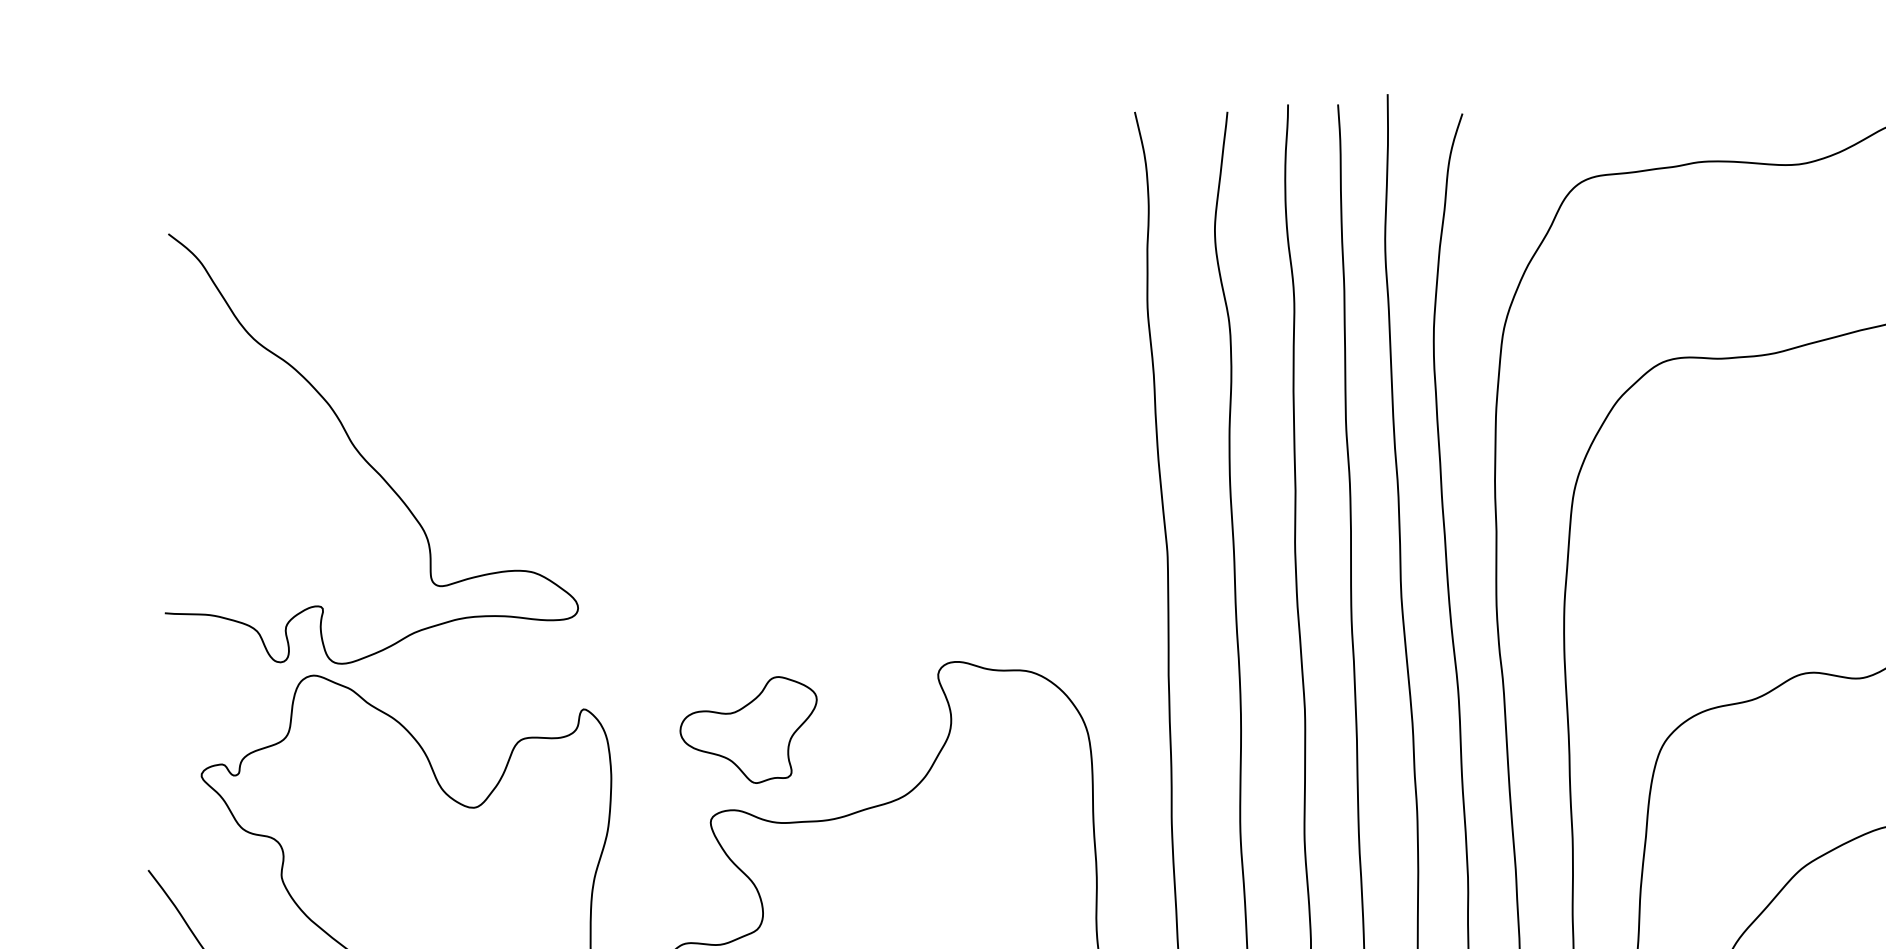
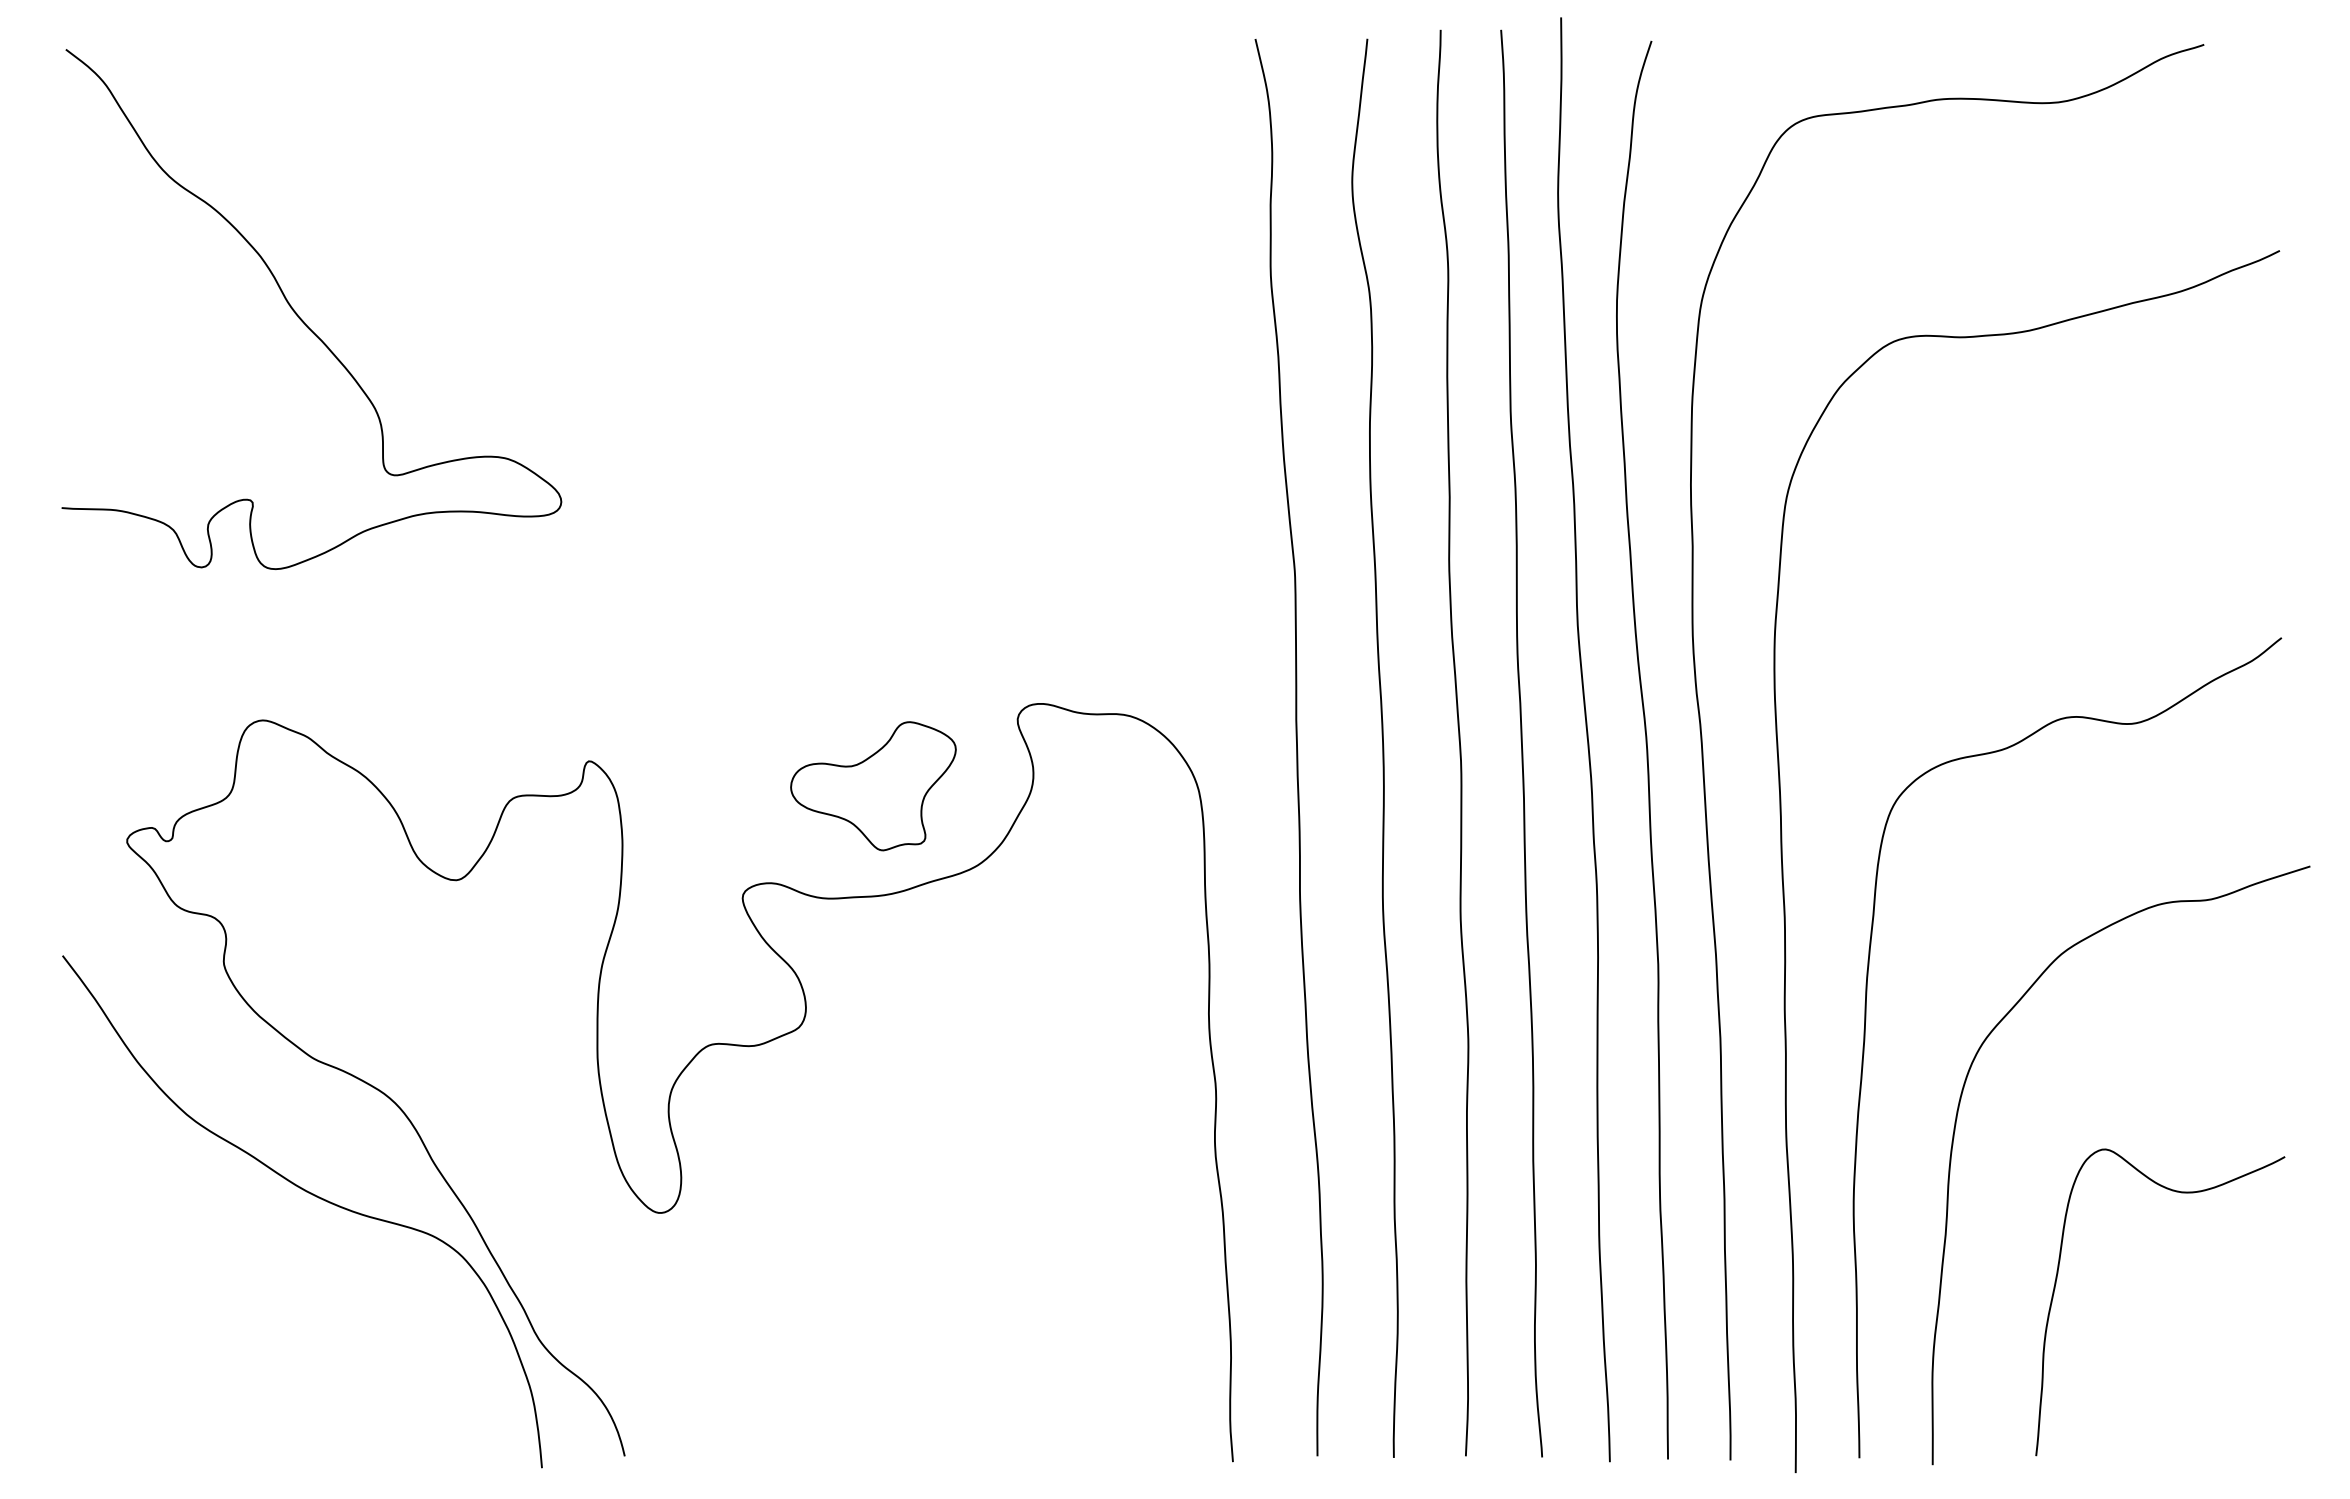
curve: (363, 456) -> (301, 318), moved
part: (748, 730) -> (873, 786), moved

